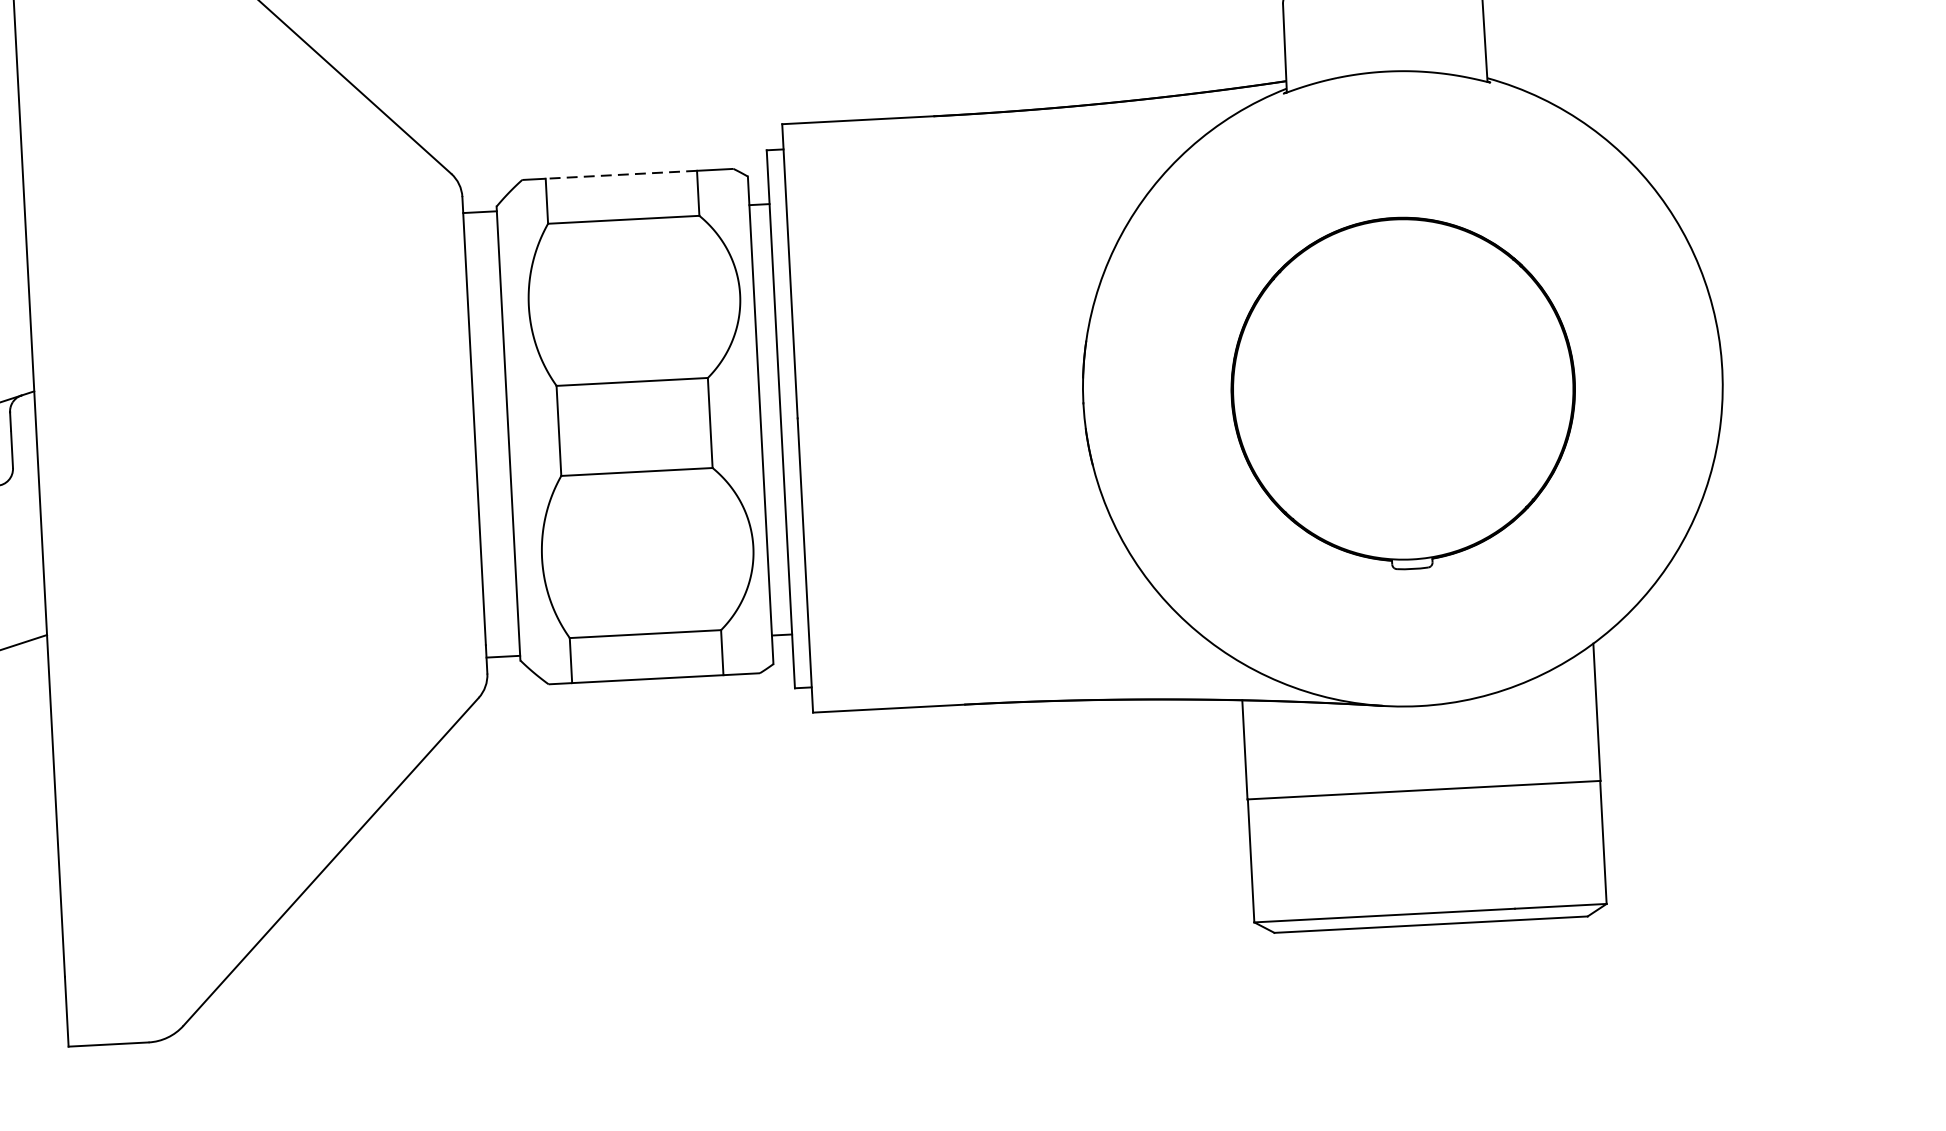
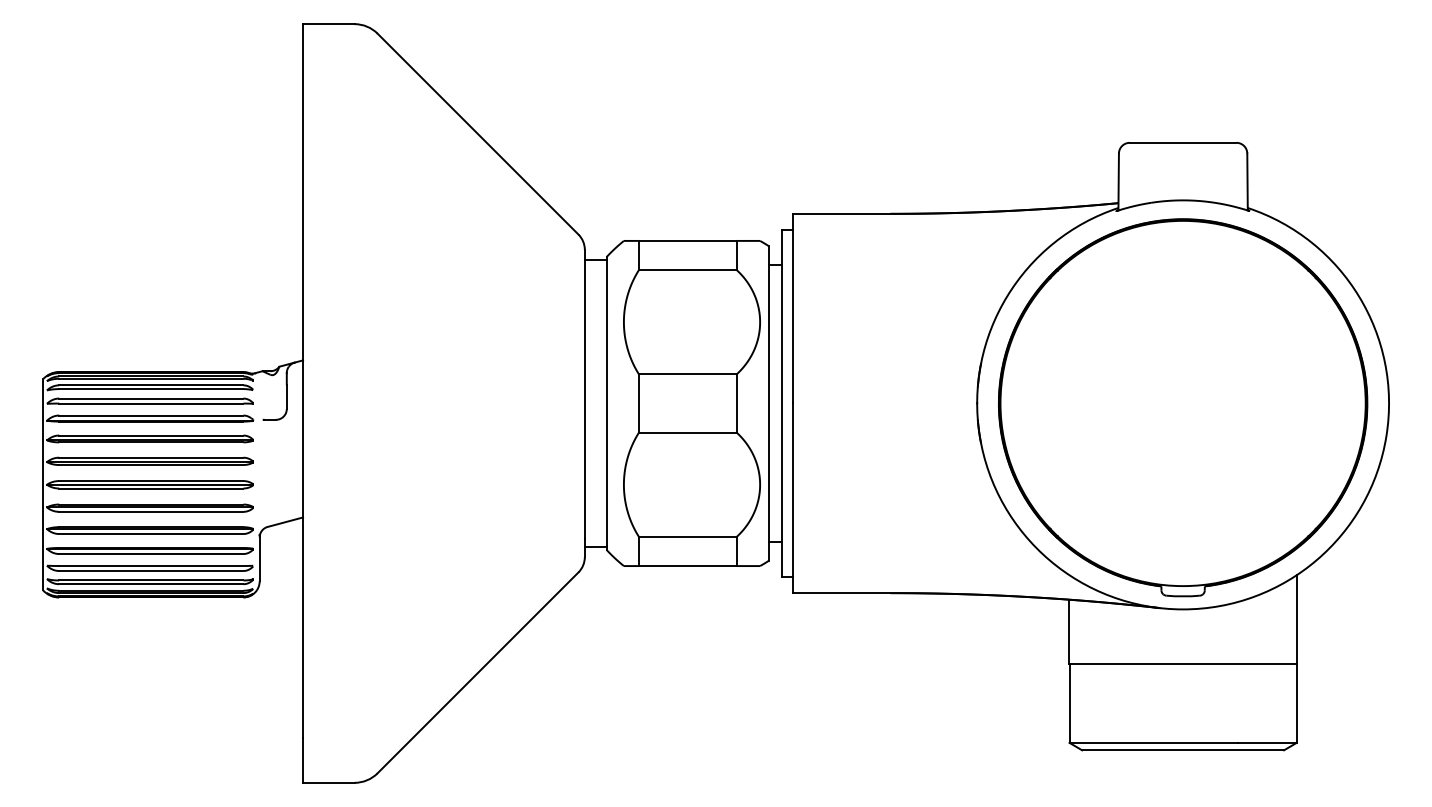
line: (620, 174) -> (687, 240), dashed -> solid
part: (1403, 392) -> (1183, 407), size x1.67

